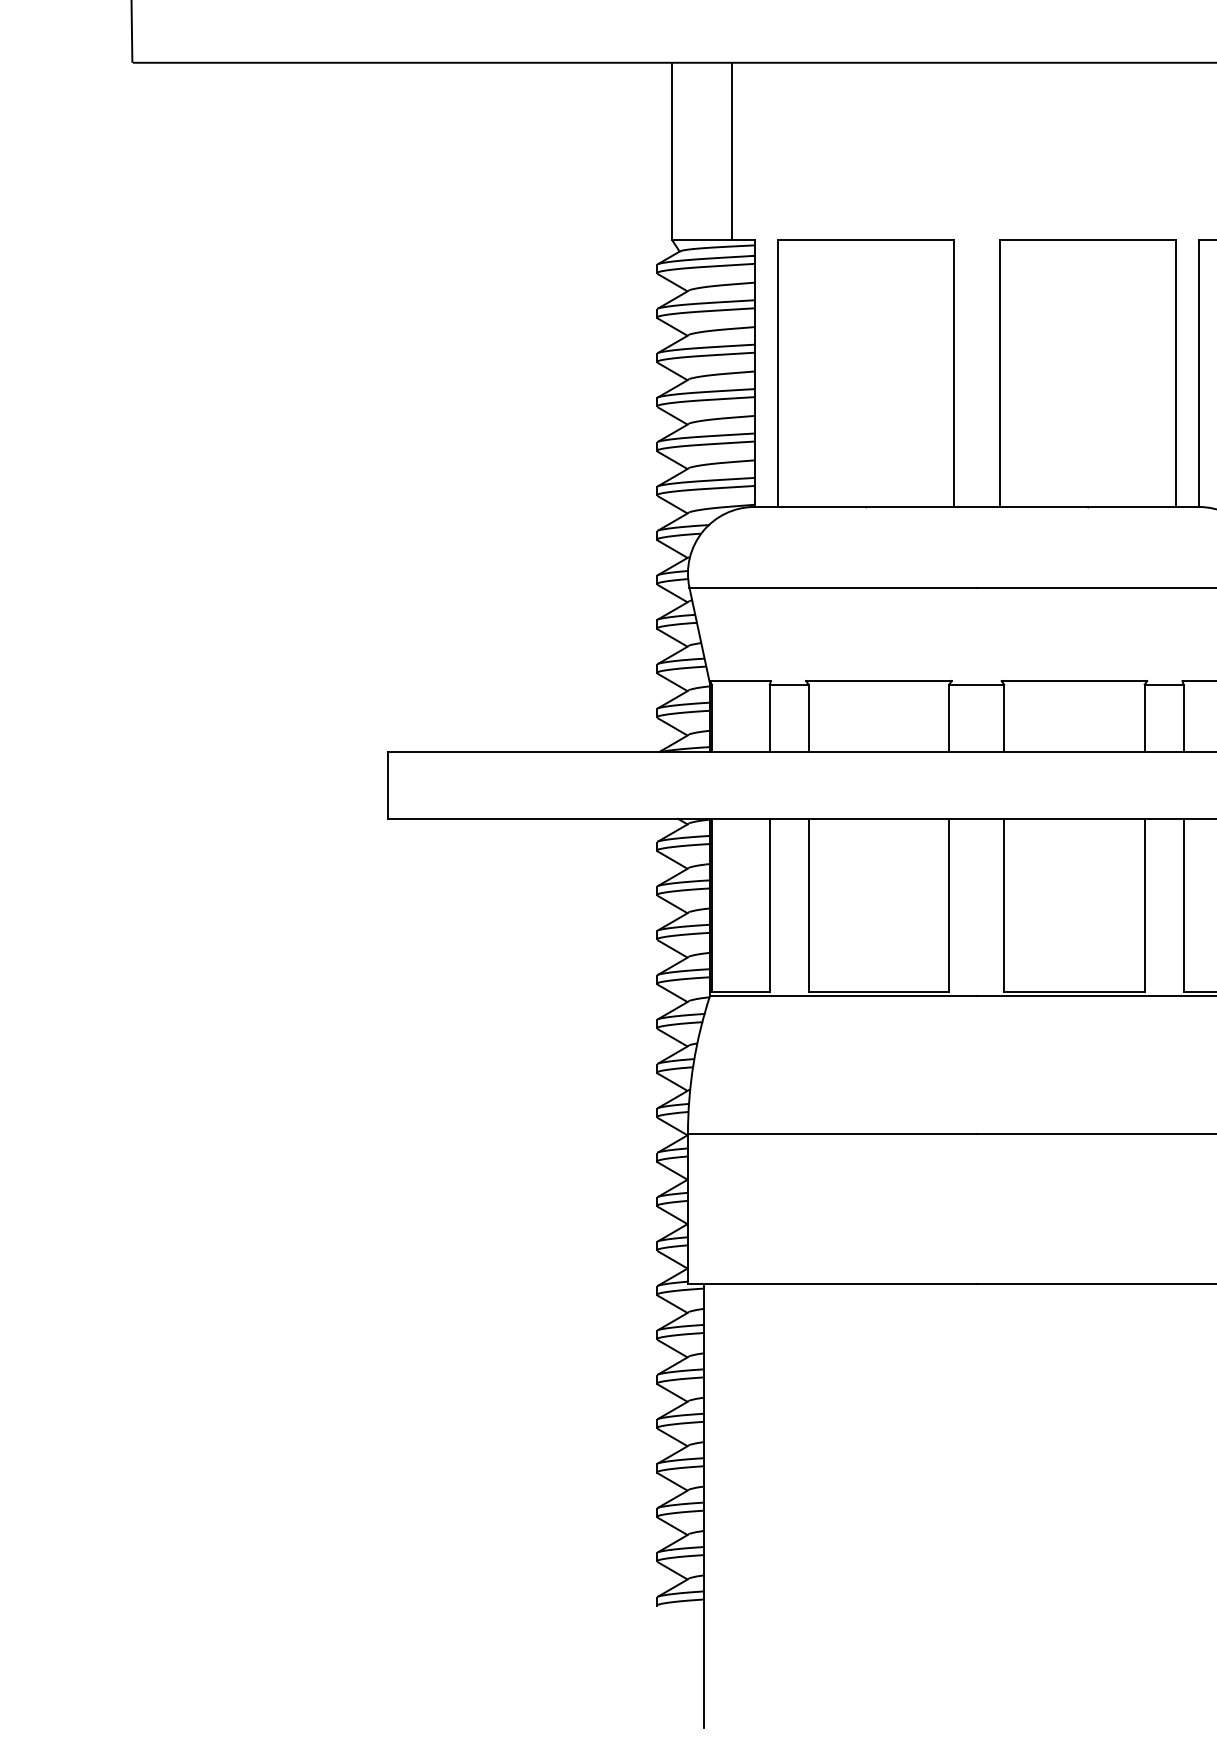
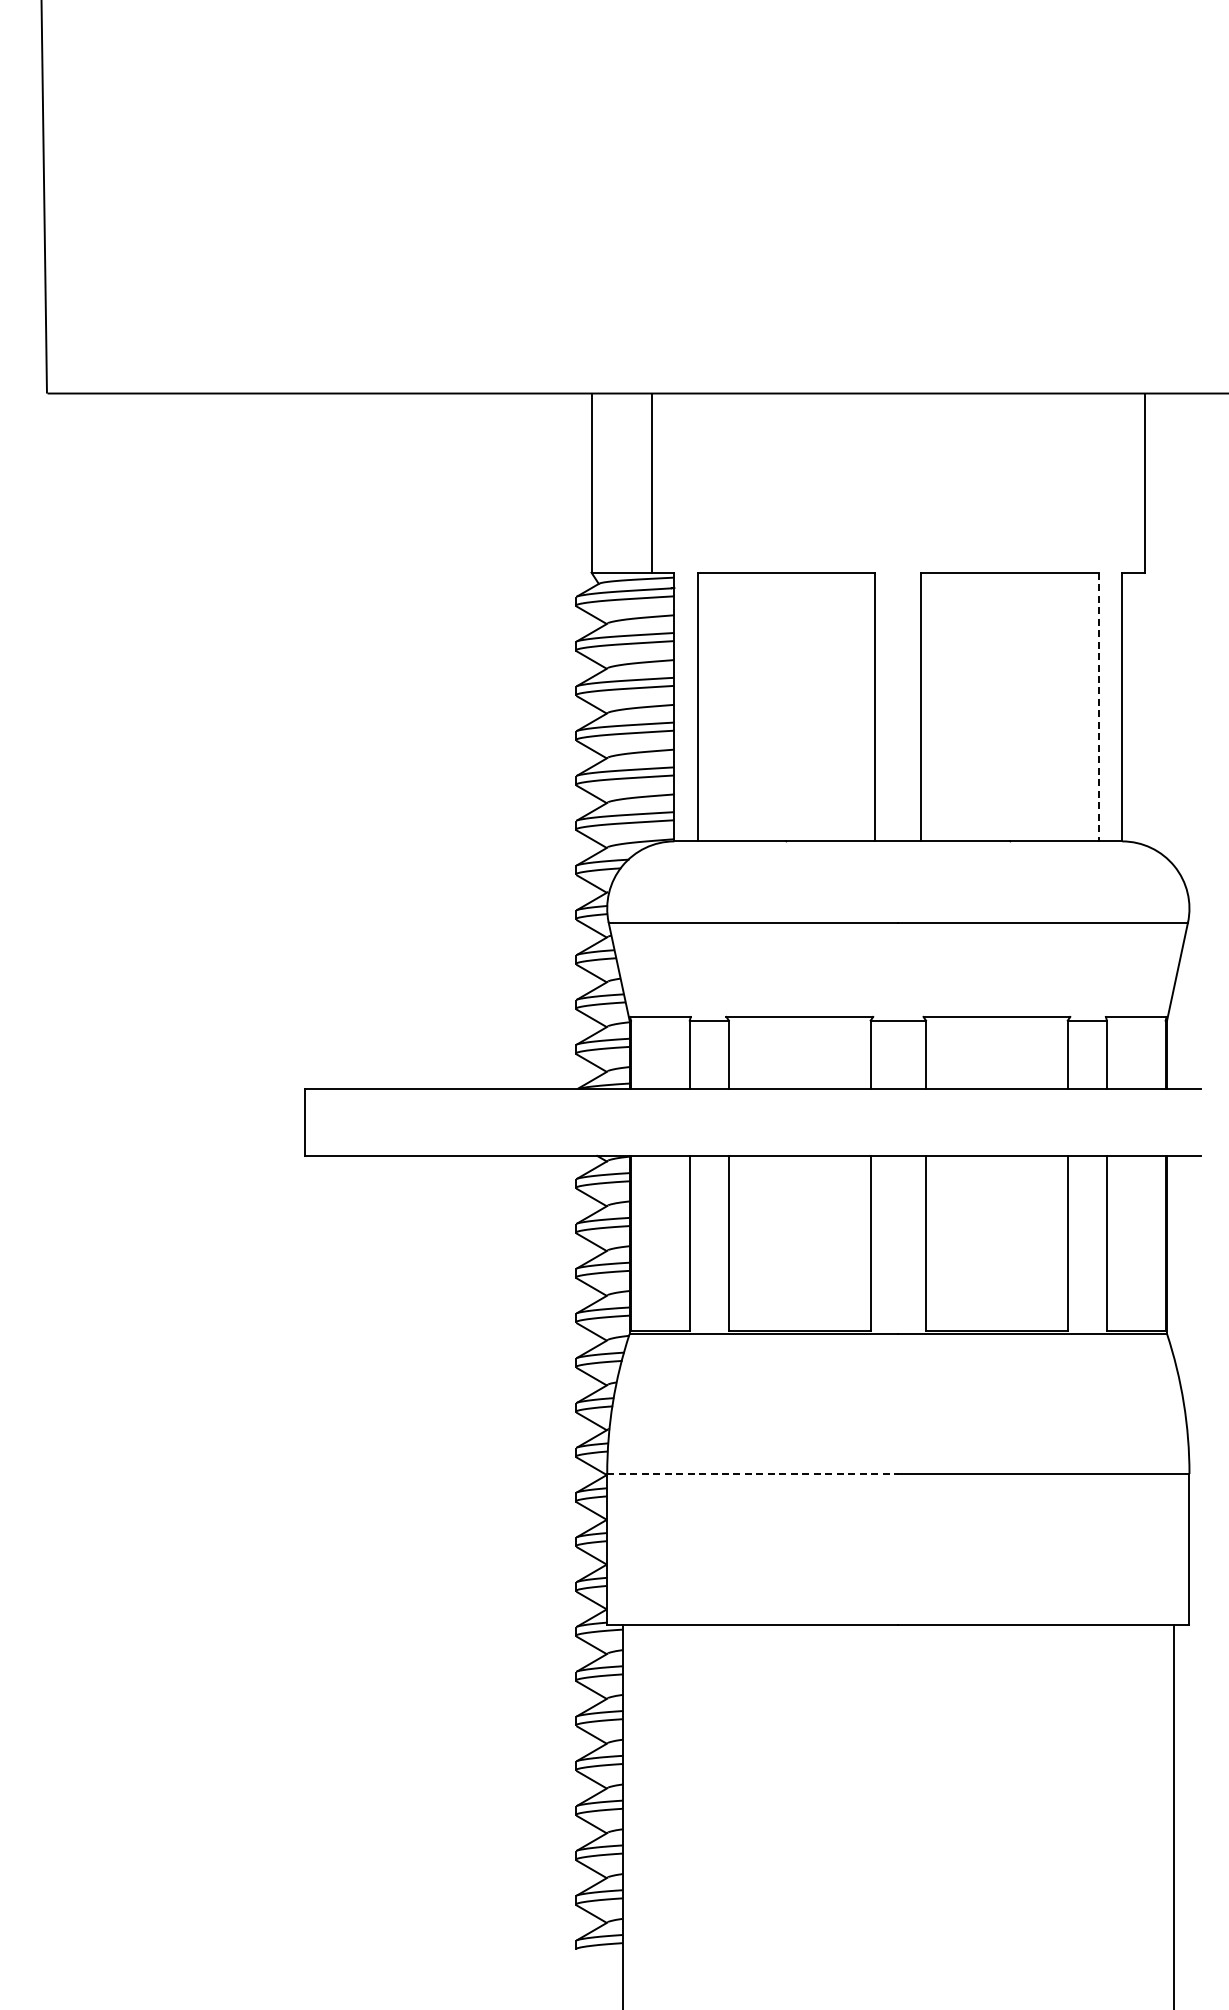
line: (1176, 374) -> (1099, 707), solid -> dashed
line: (832, 1133) -> (752, 1473), solid -> dashed

